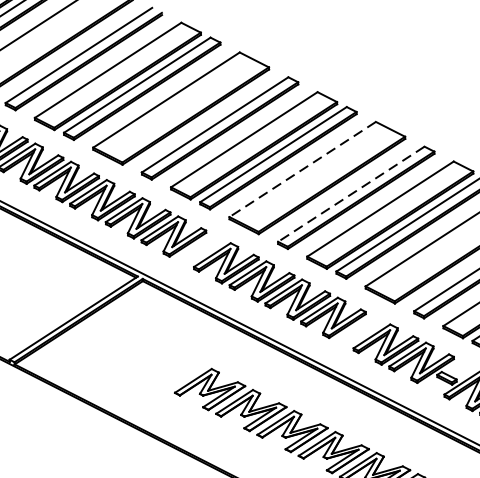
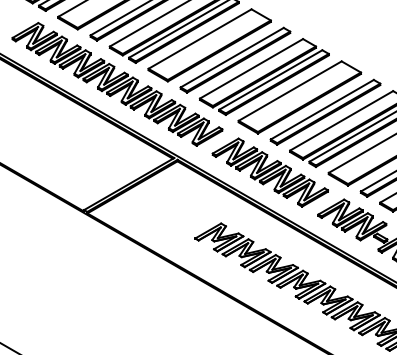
line: (301, 170) -> (289, 91), dashed -> solid
line: (350, 194) -> (321, 109), dashed -> solid

